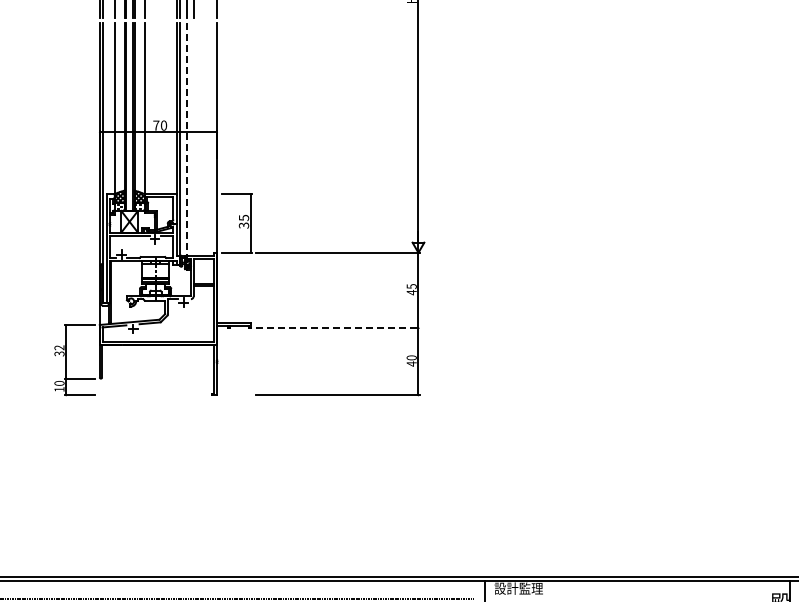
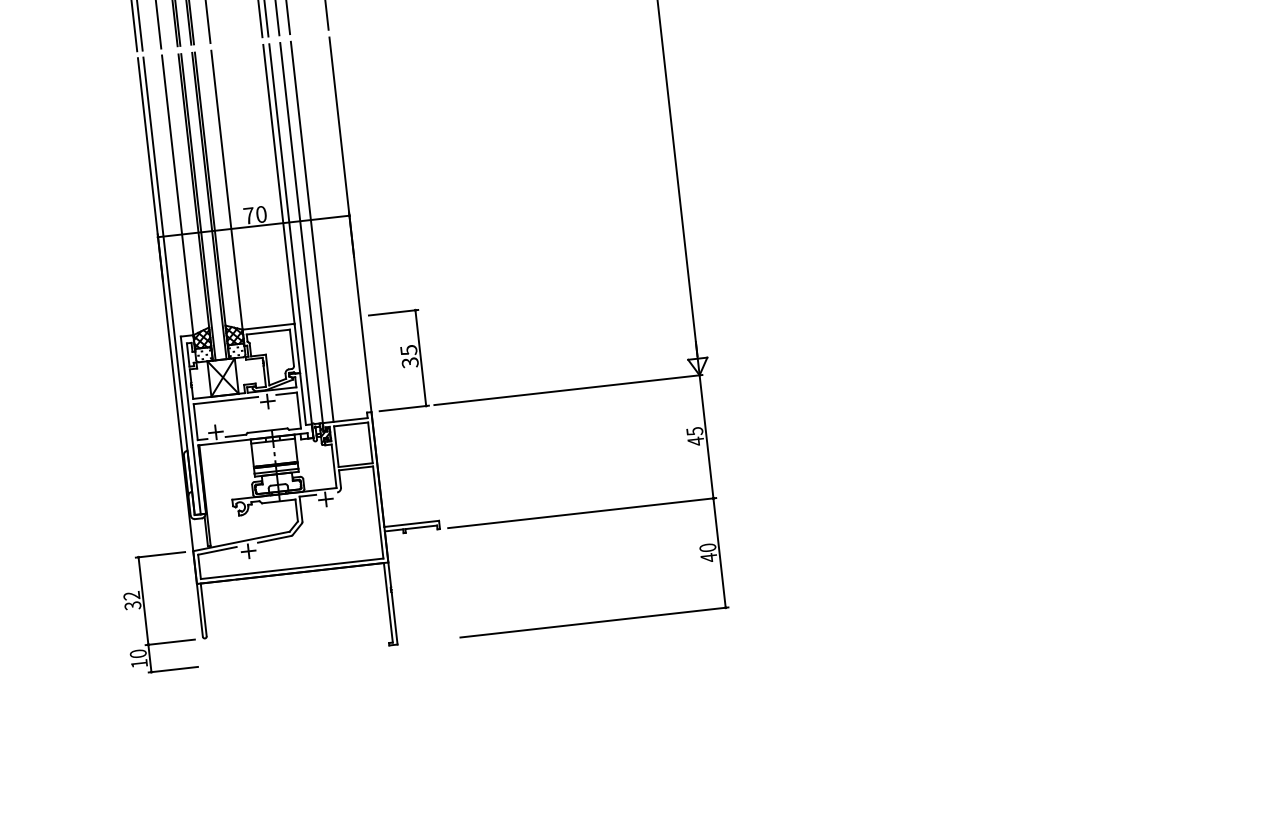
line: (187, 139) -> (302, 232), dashed -> solid
line: (193, 139) -> (312, 231), added
line: (338, 328) -> (583, 513), dashed -> solid

